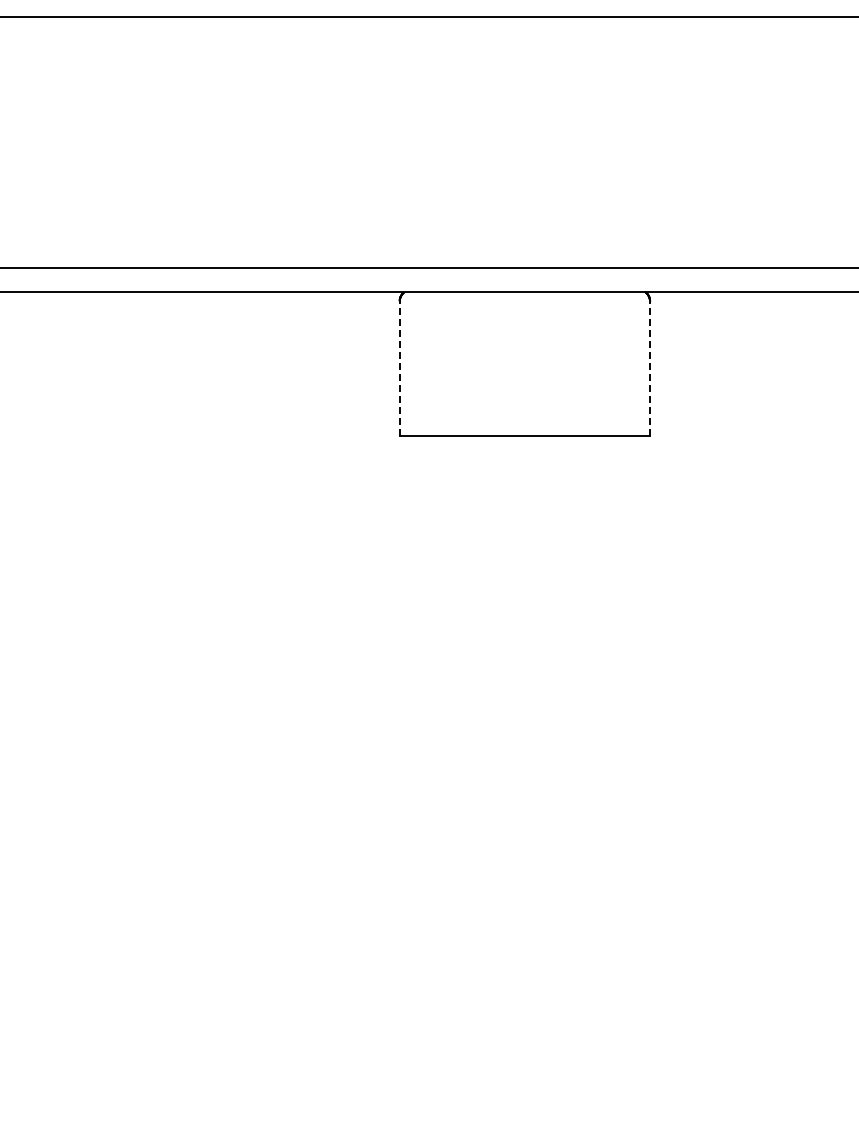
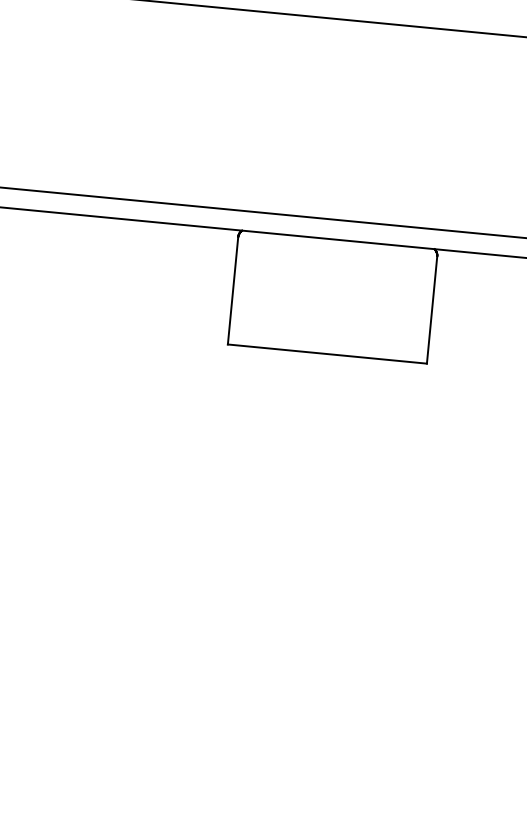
line: (399, 368) -> (232, 290), dashed -> solid
line: (650, 368) -> (432, 309), dashed -> solid

